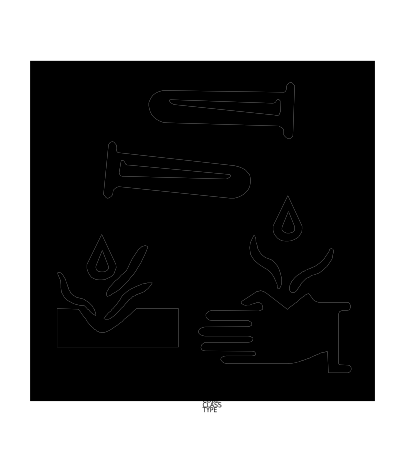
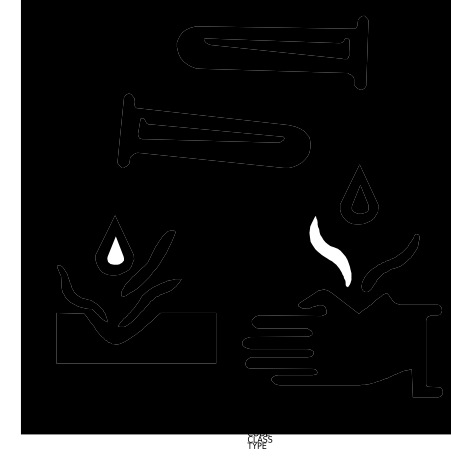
fill: (101, 260) -> (114, 249), removed
fill: (265, 261) -> (330, 251), removed

